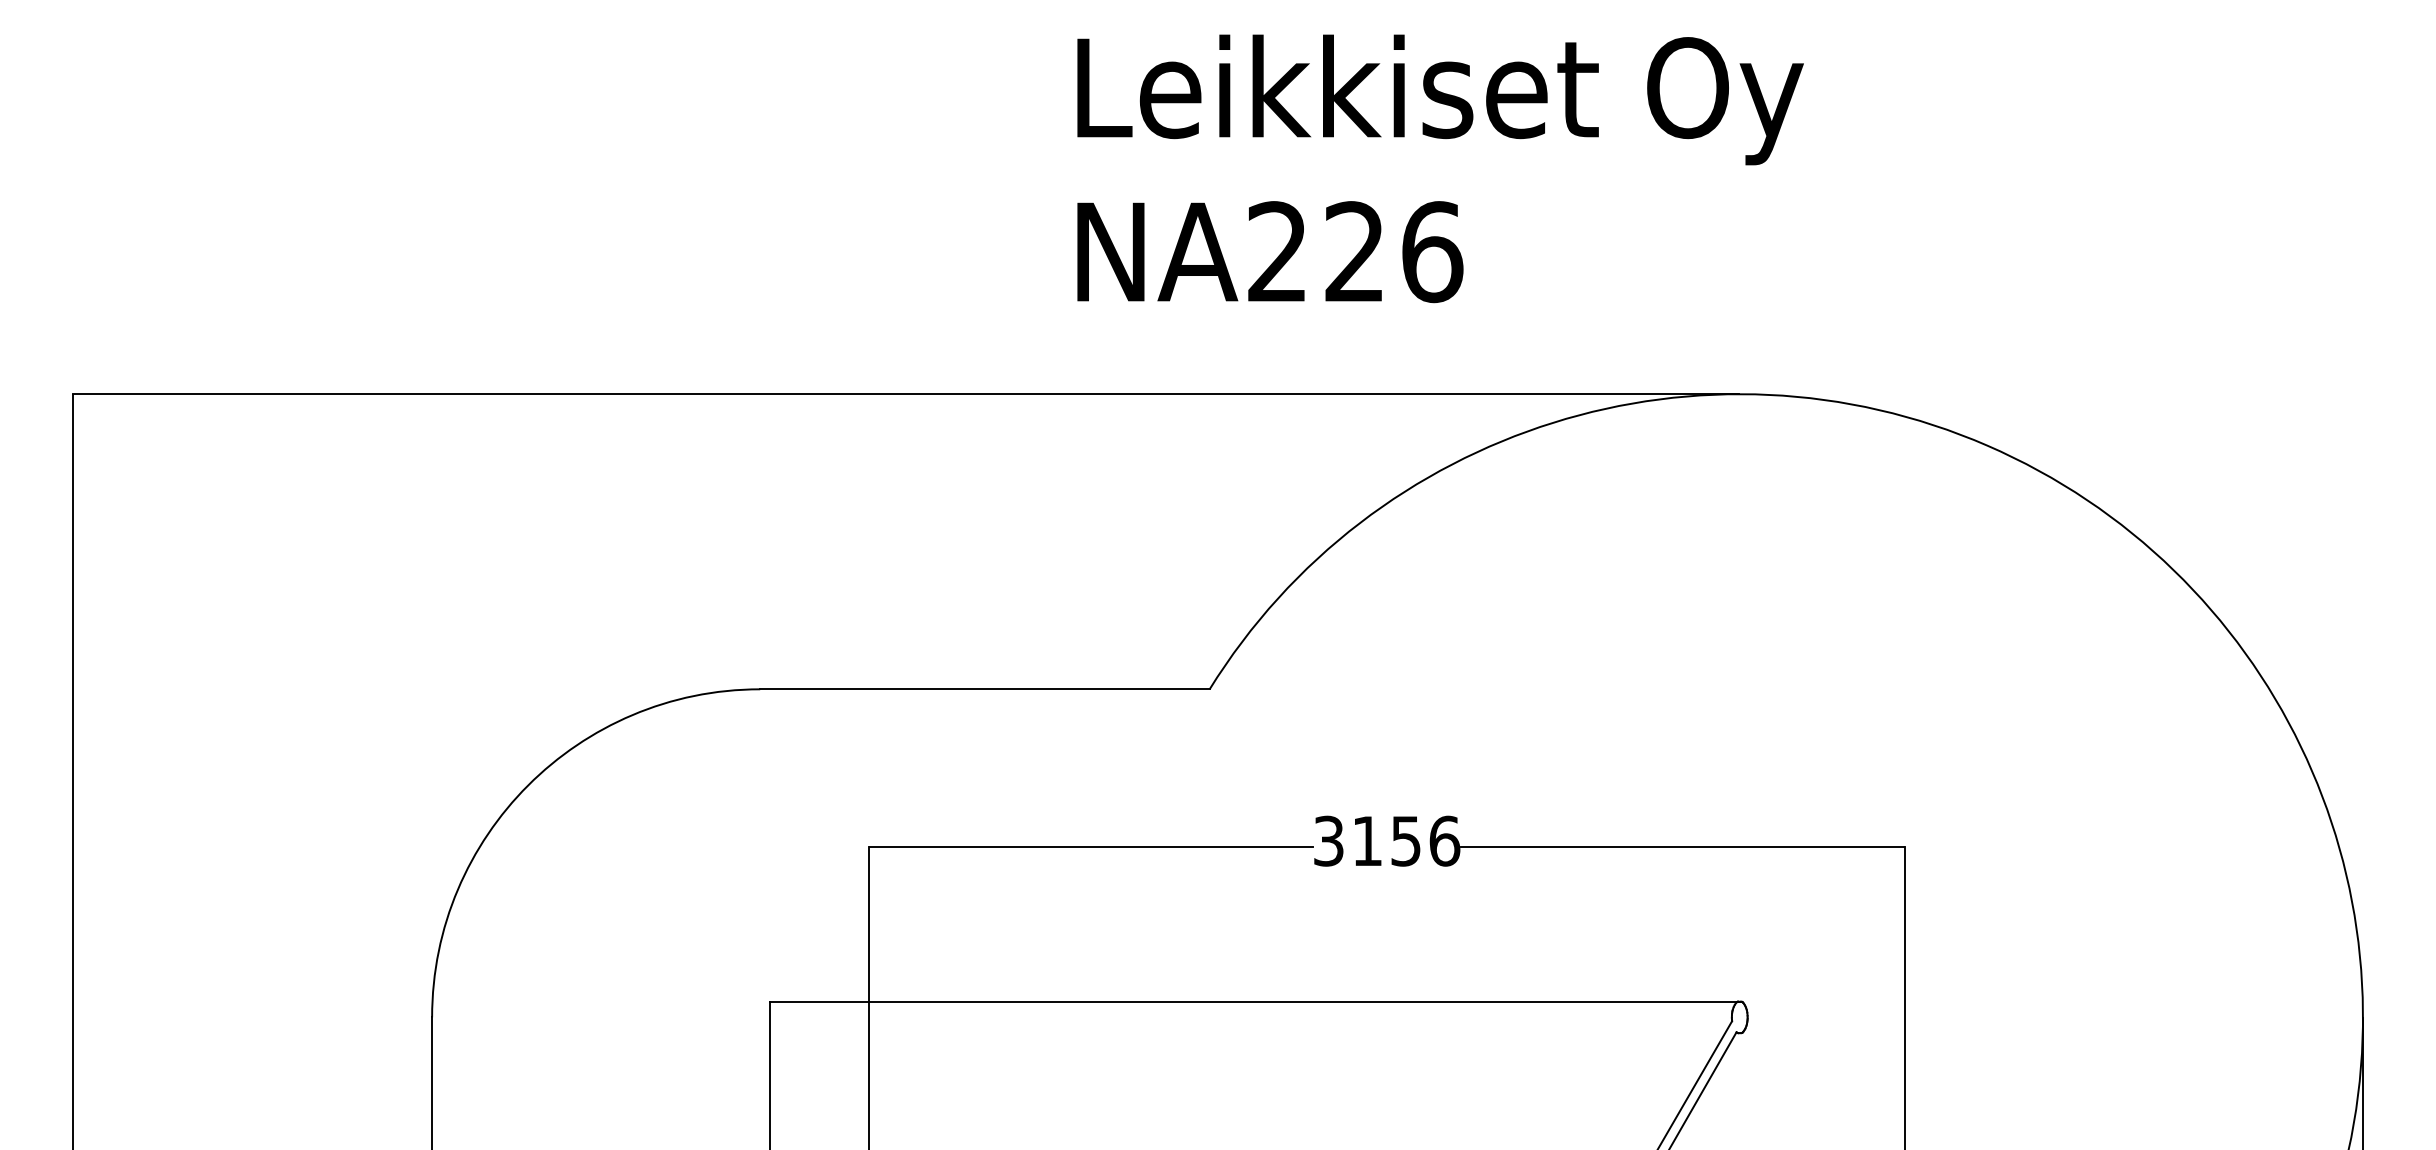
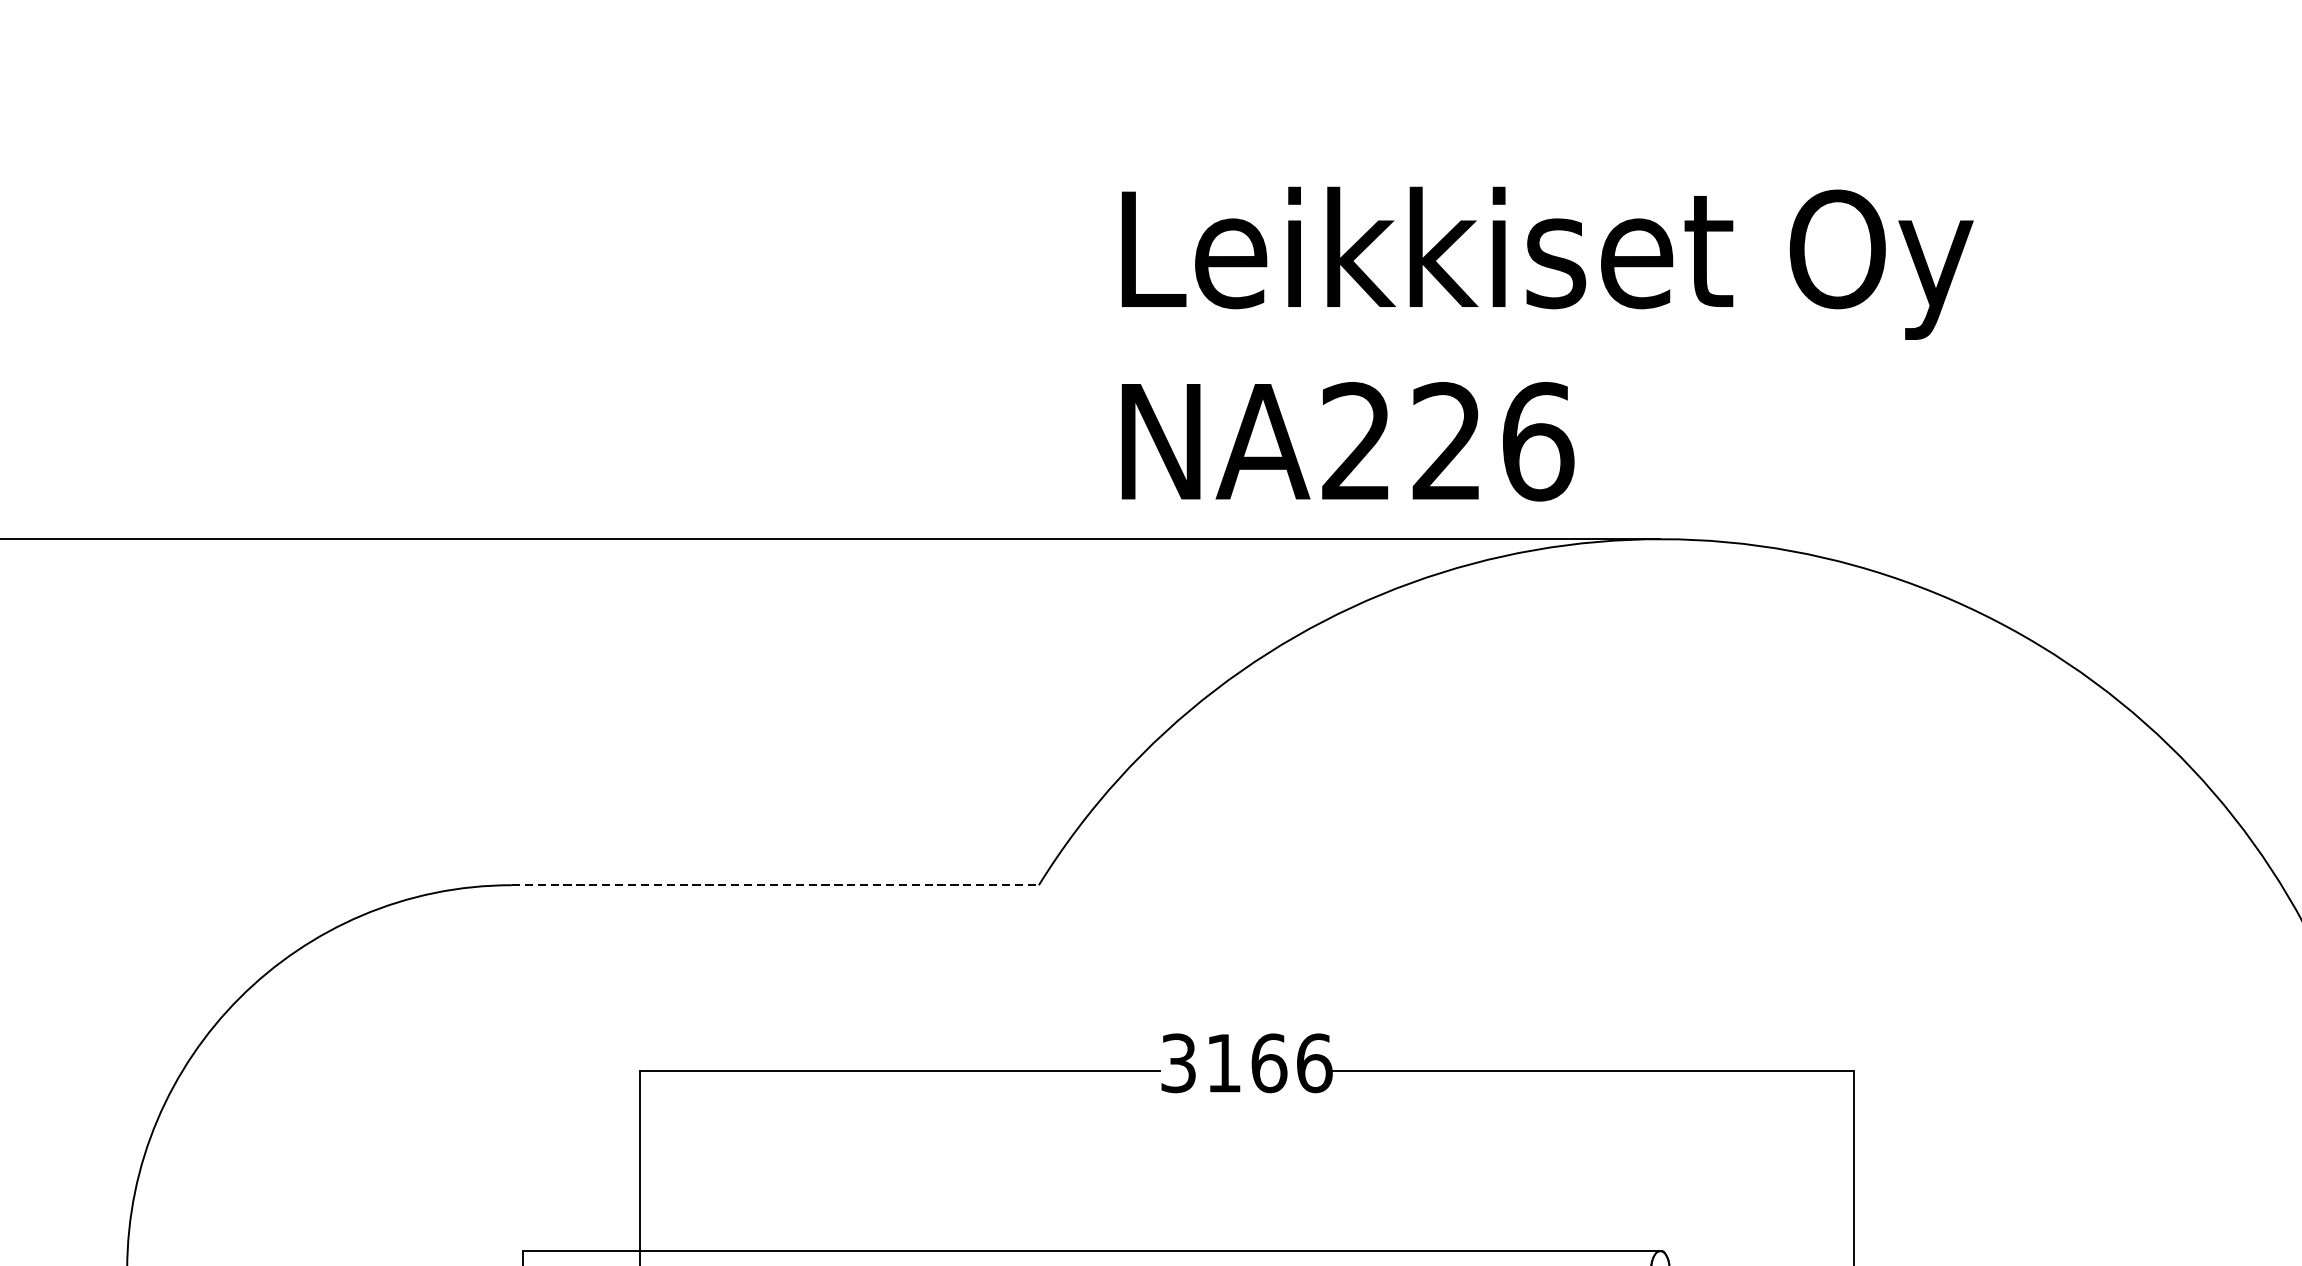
text: (1440, 168) -> (1547, 343), moved
line: (984, 689) -> (774, 885), solid -> dashed
text: (1406, 840) -> (1269, 1062), 3156 -> 3166

